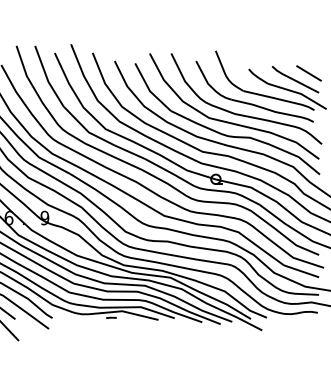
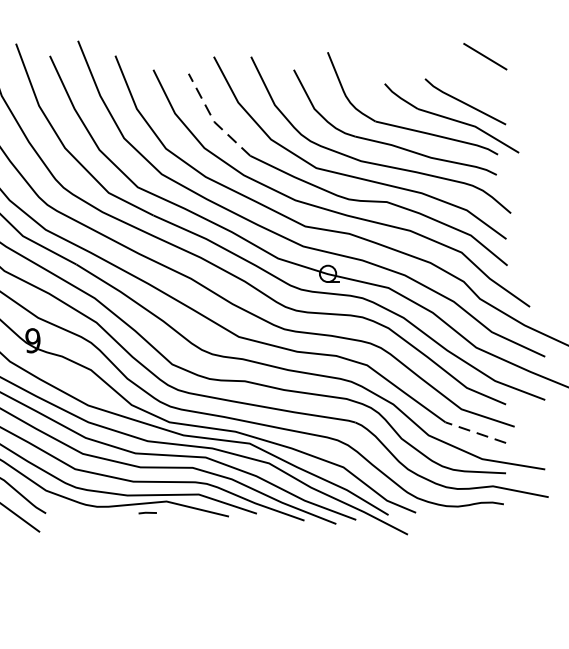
line: (308, 73) -> (484, 56), moved
line: (149, 90) -> (213, 120), solid -> dashed
line: (301, 271) -> (475, 432), solid -> dashed

